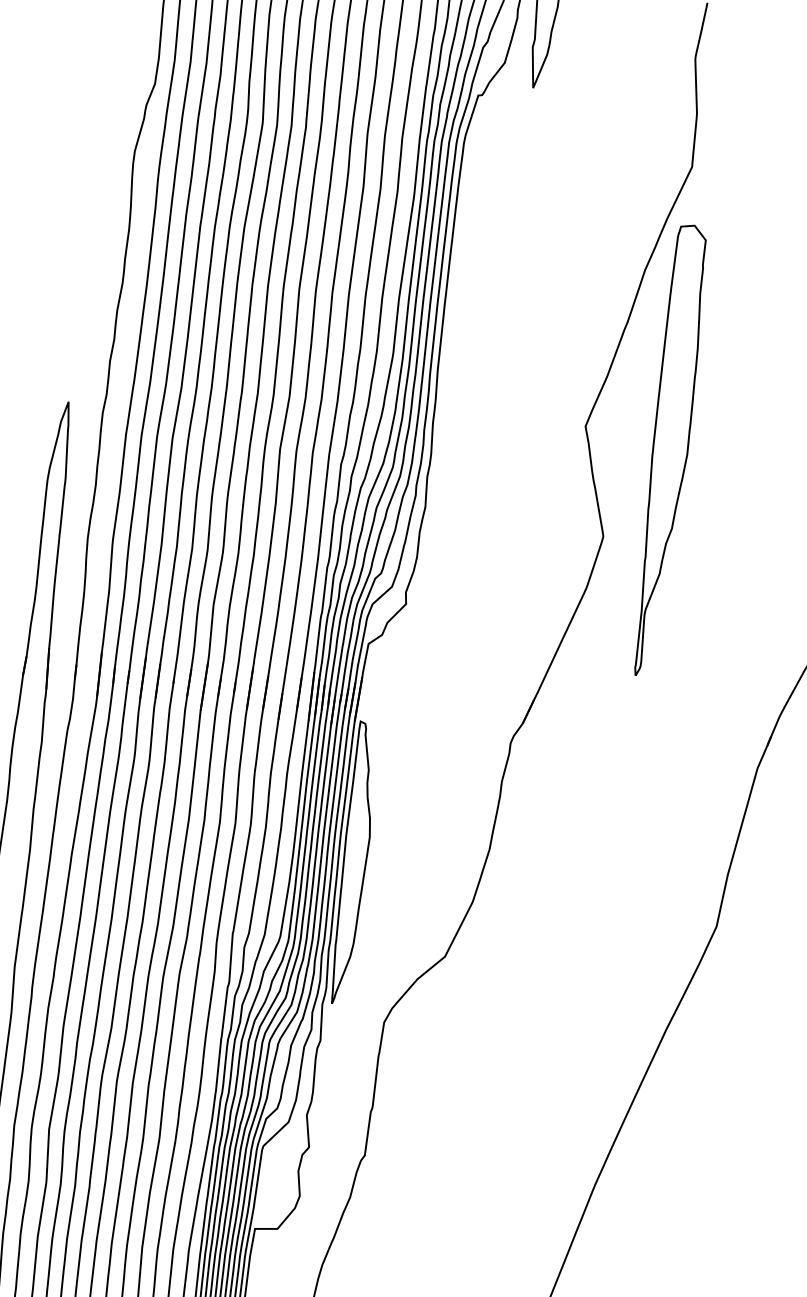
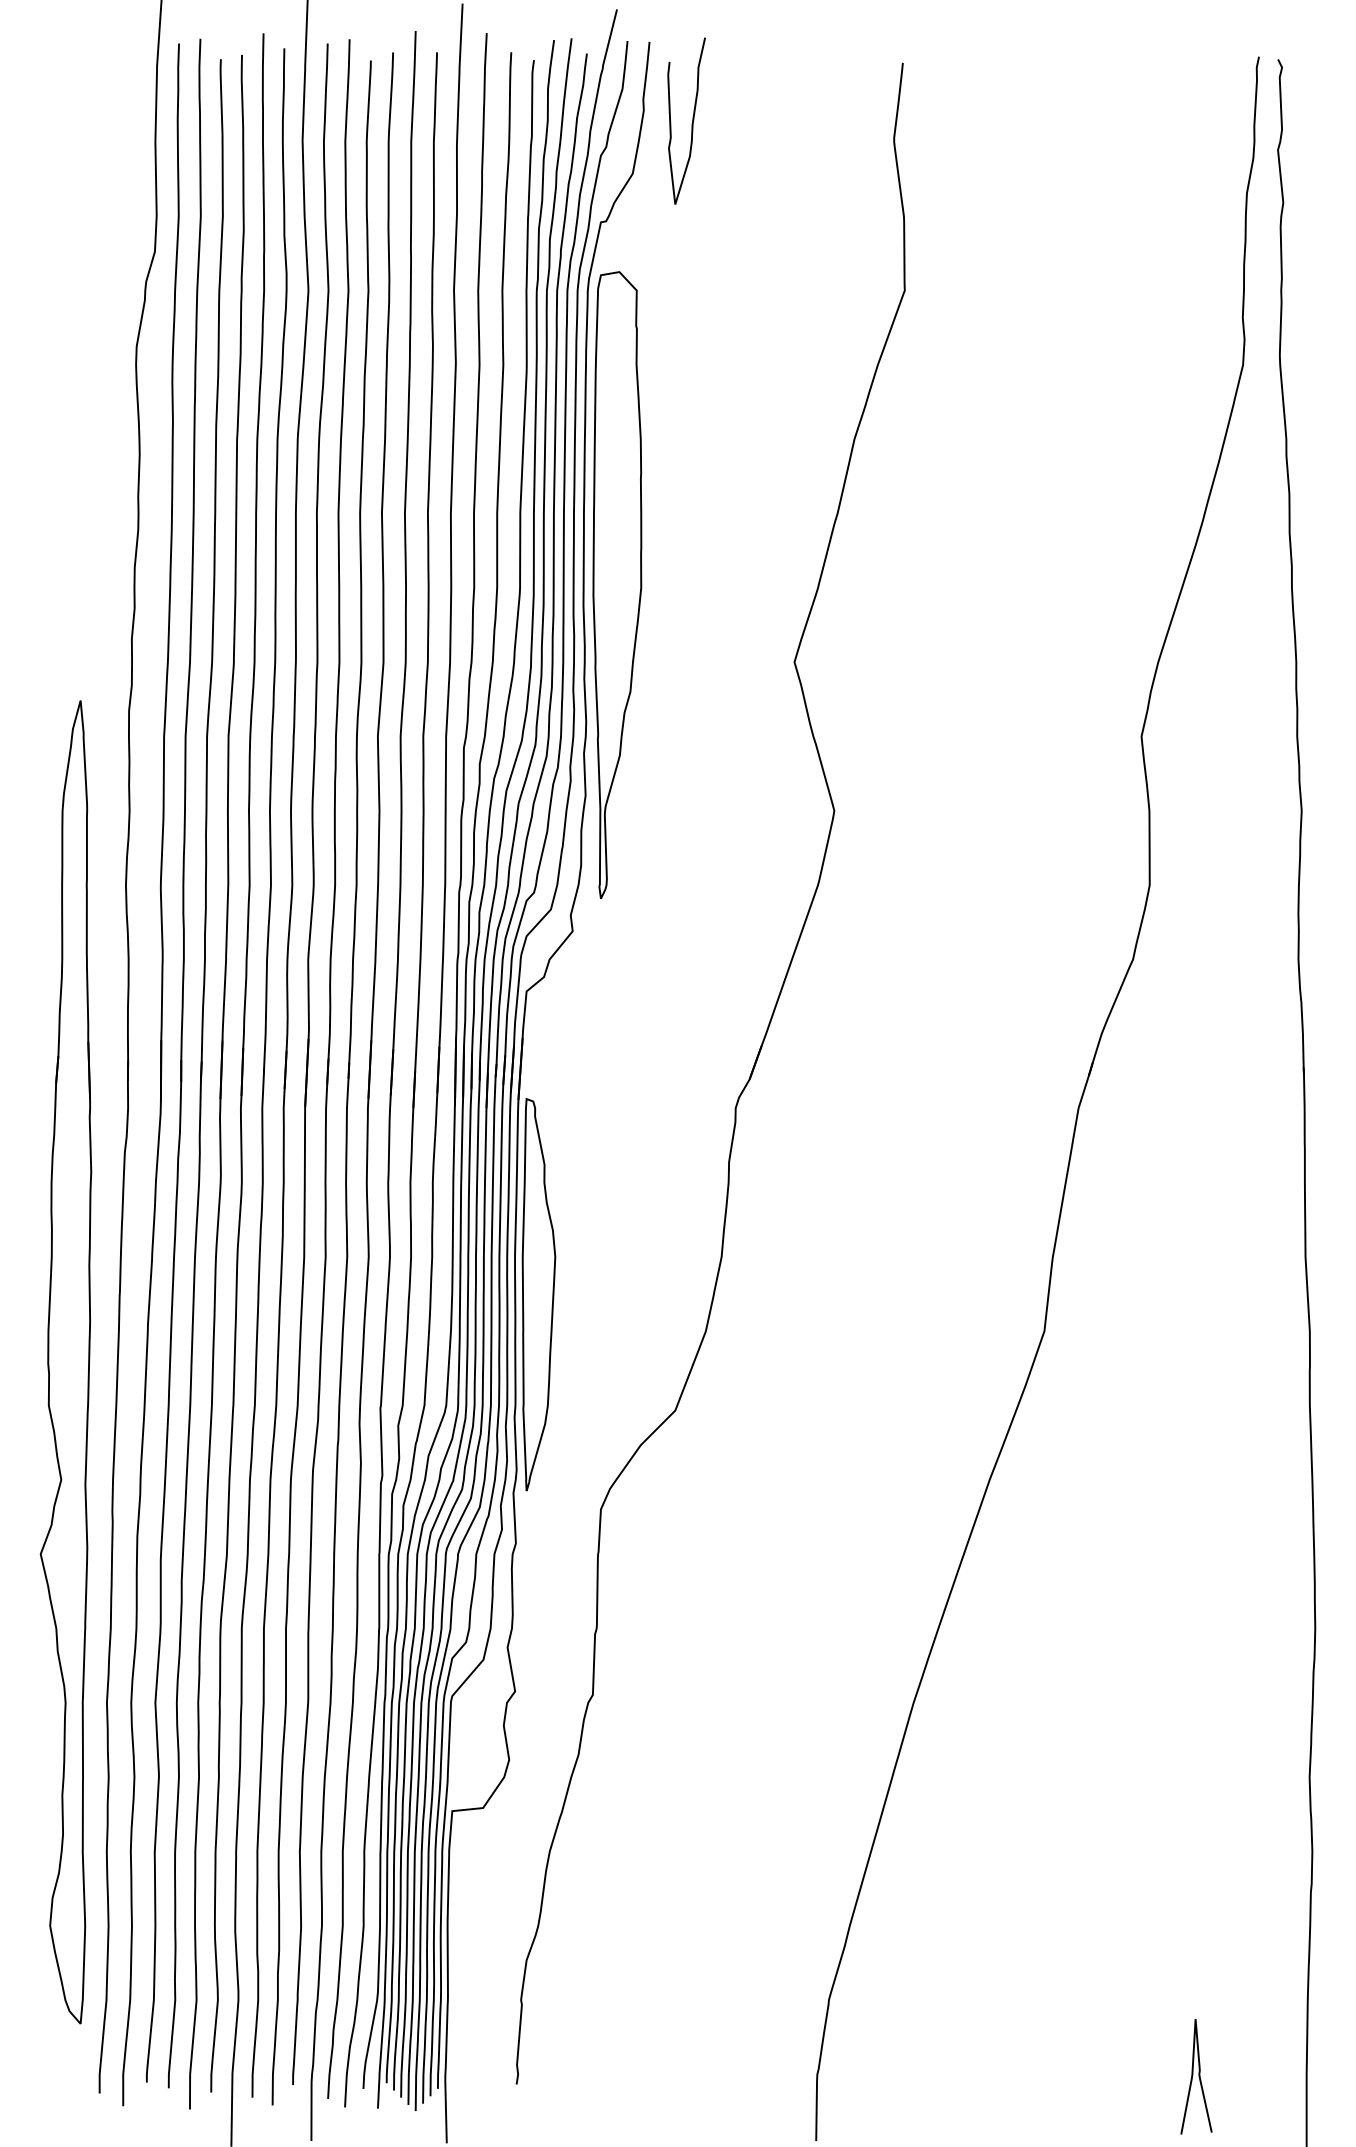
part: (670, 450) -> (617, 584), moved

